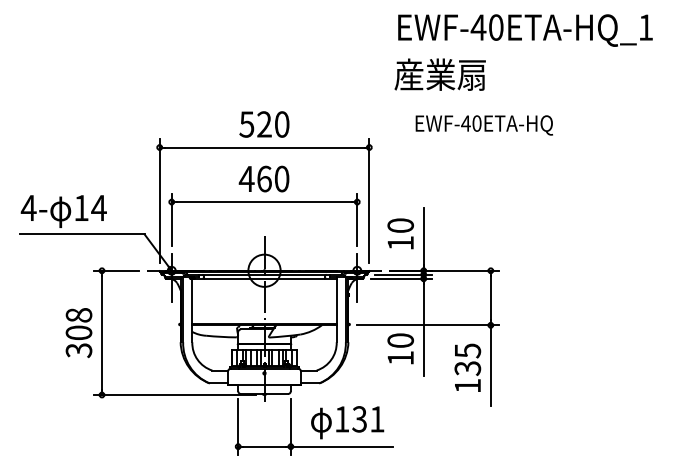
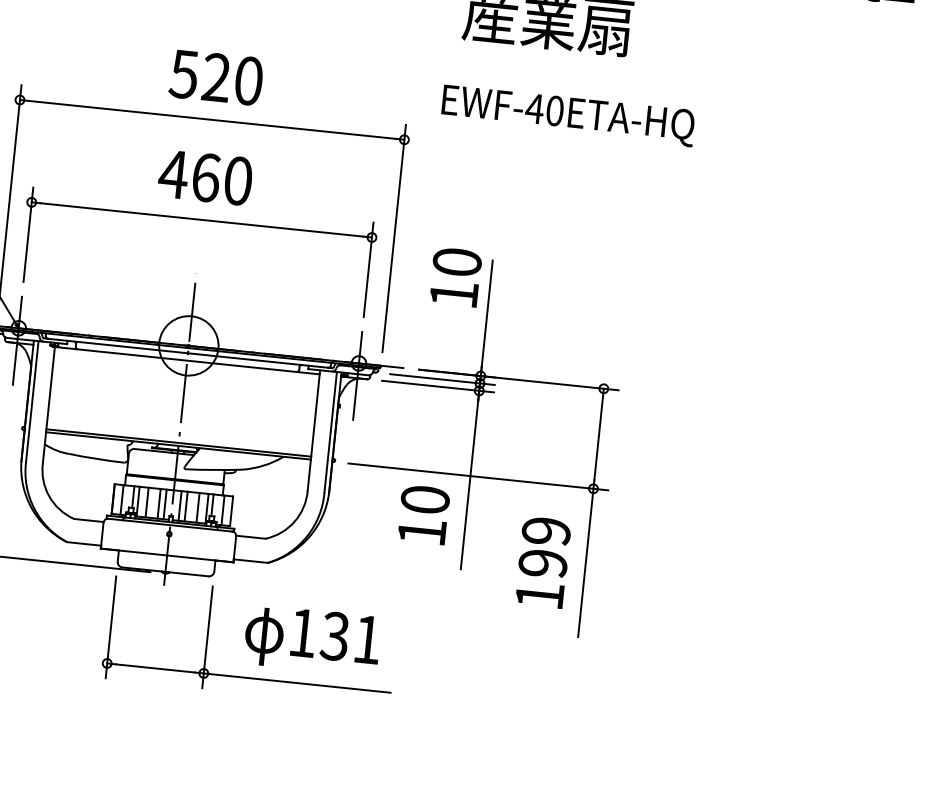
text: (483, 125) -> (566, 115), moved
text: (400, 233) -> (455, 276), moved
text: (467, 359) -> (544, 547), 135 -> 199

